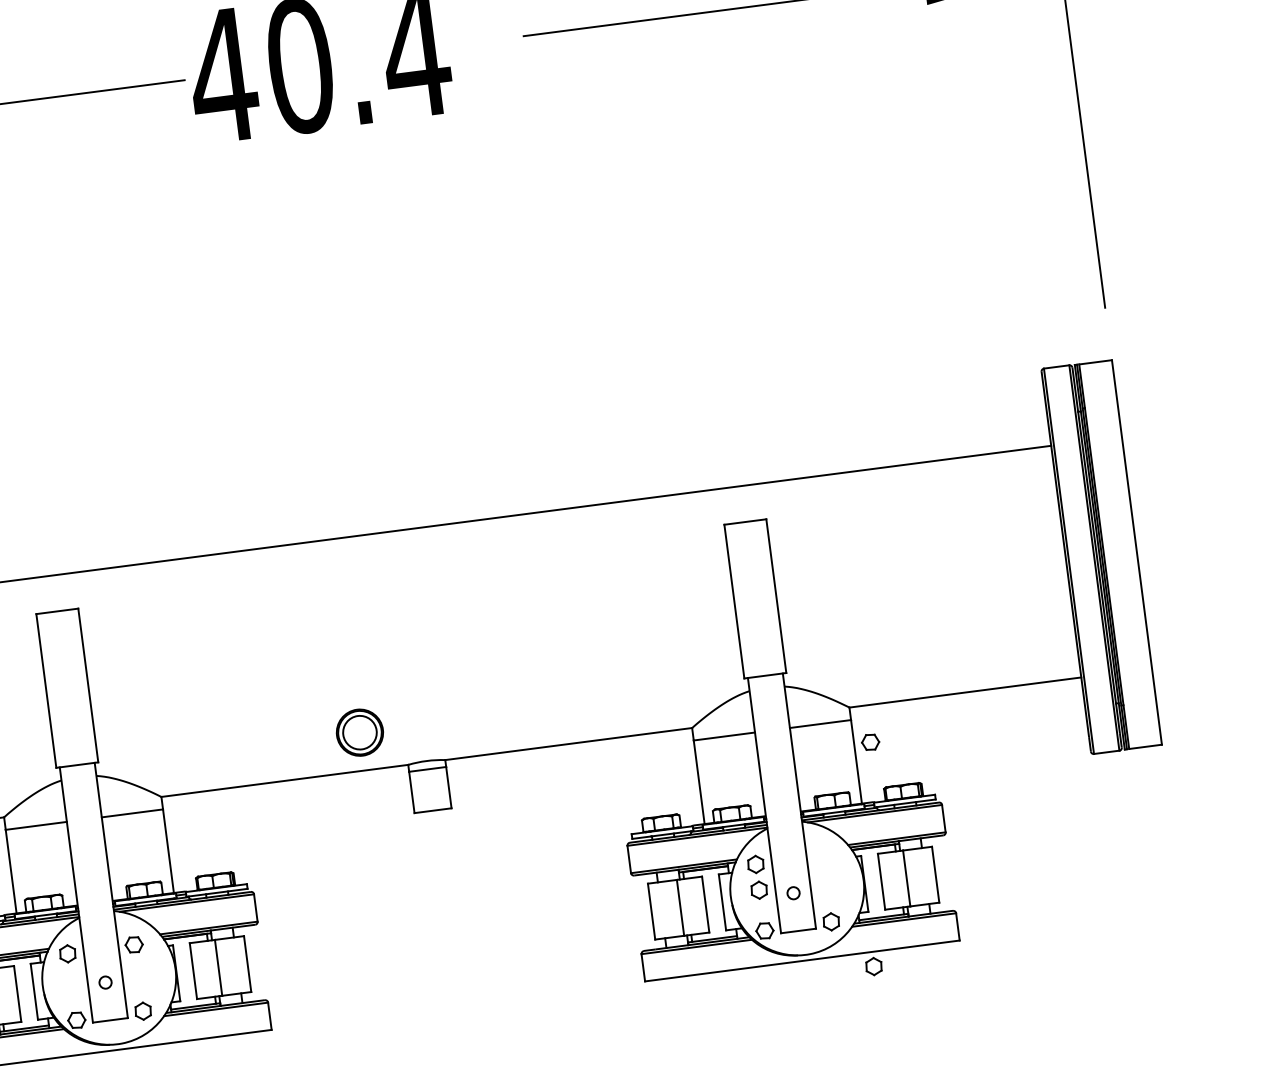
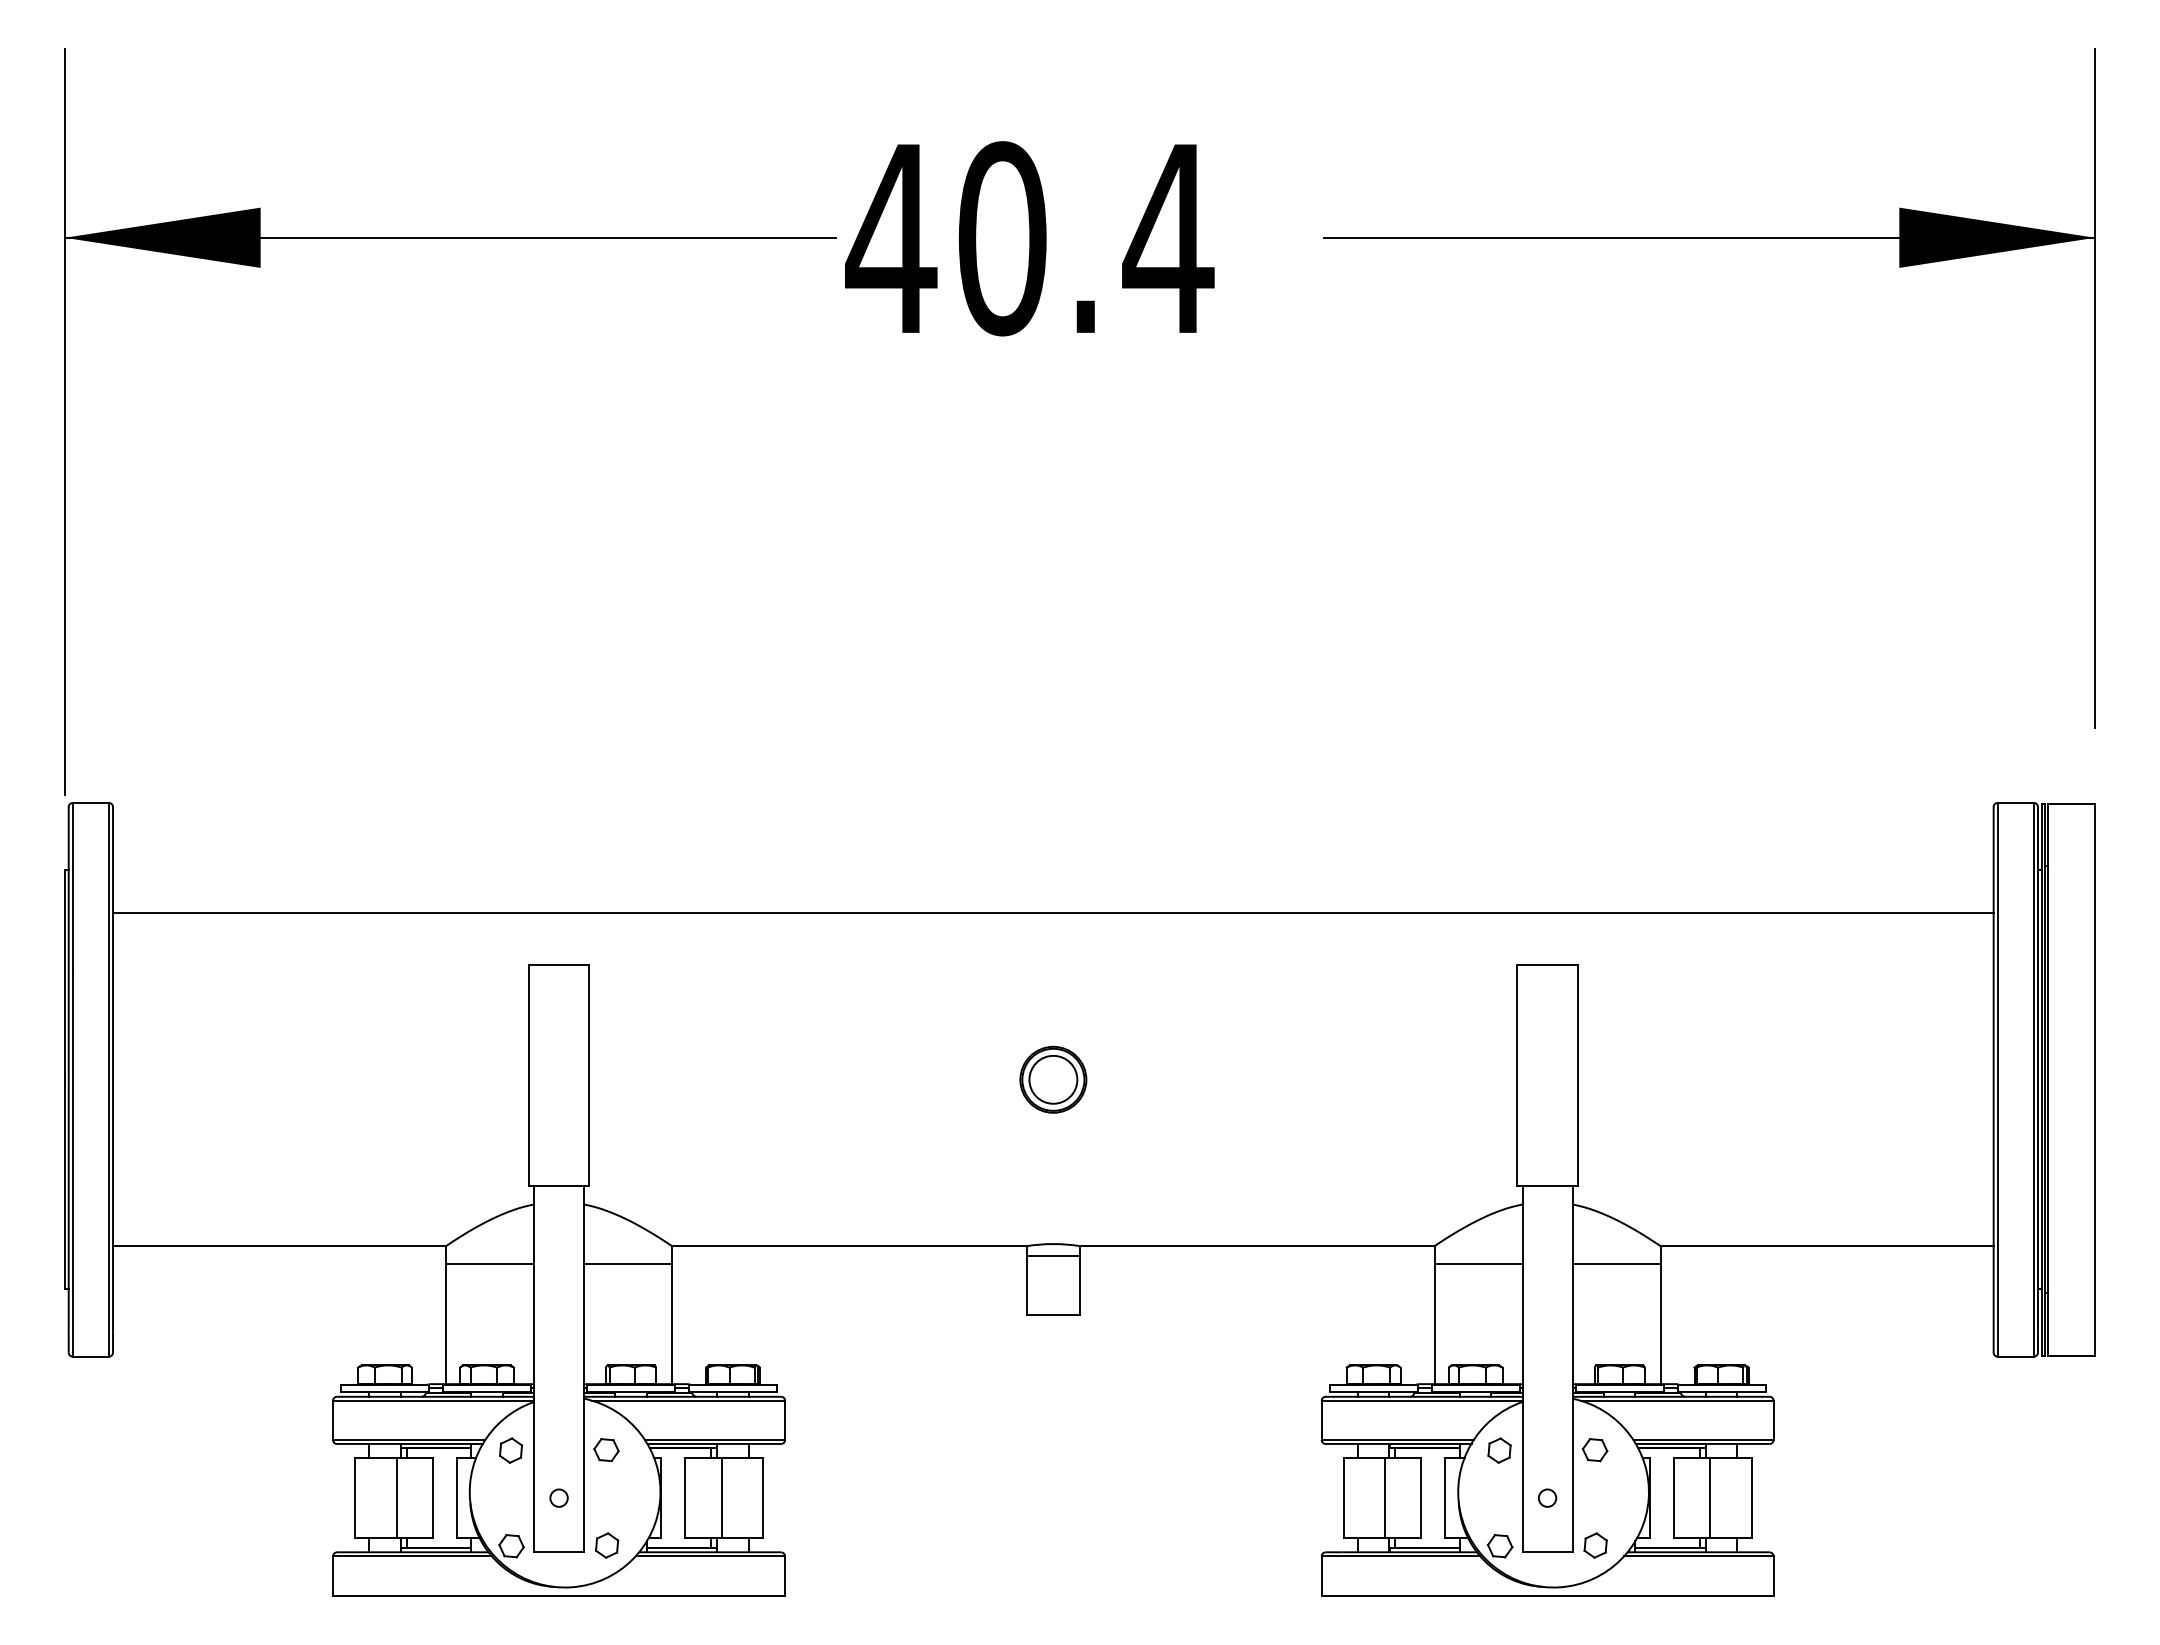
part: (360, 732) -> (1053, 1079), moved
part: (870, 742) -> (1594, 1450), moved
part: (759, 890) -> (1499, 1487), removed
part: (873, 966) -> (1647, 1616), removed

